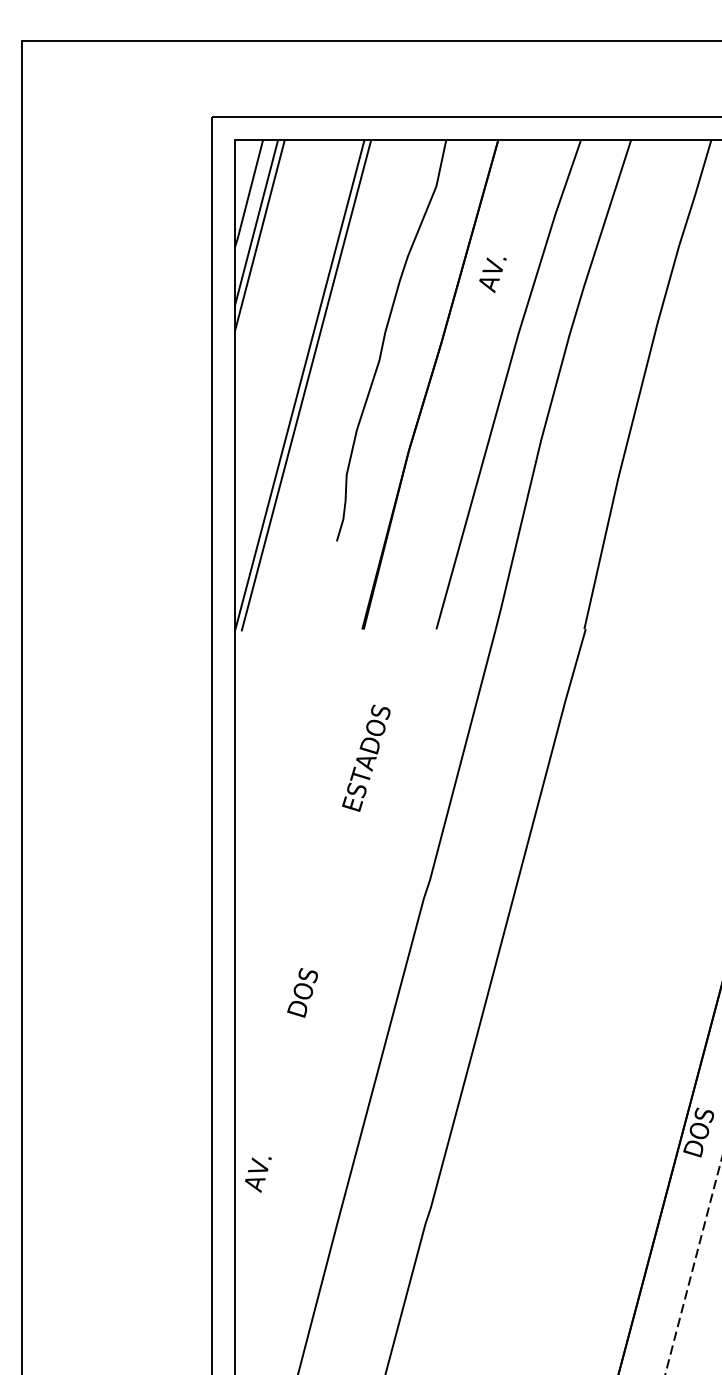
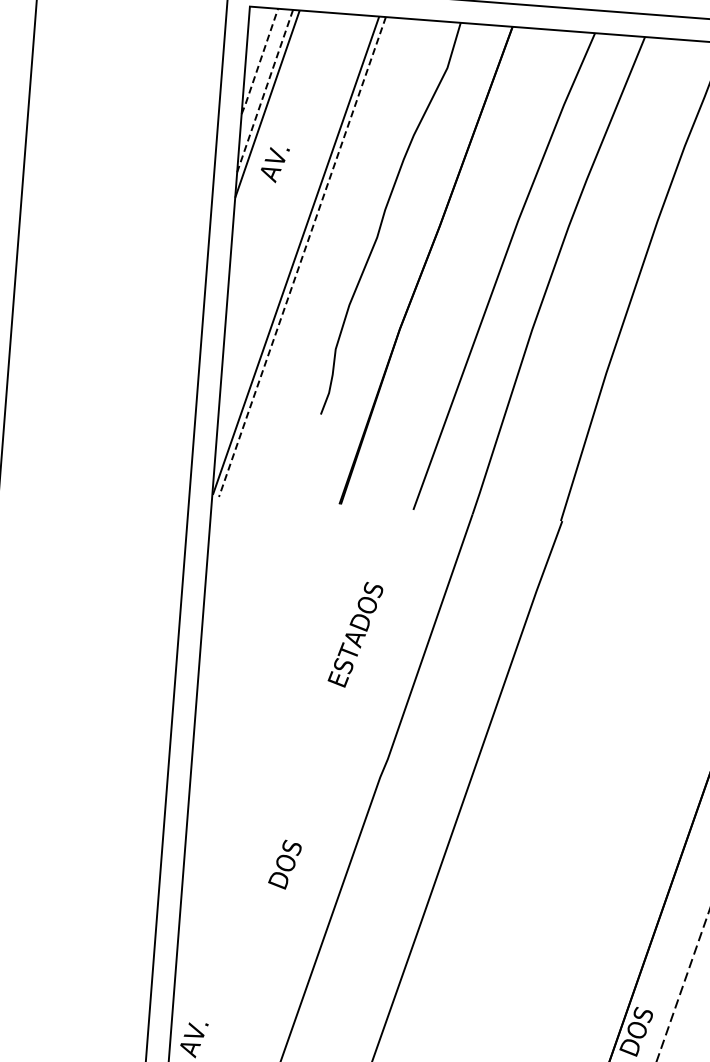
line: (249, 194) -> (260, 61), solid -> dashed
line: (256, 223) -> (265, 91), solid -> dashed
text: (492, 275) -> (274, 165), moved
line: (306, 386) -> (302, 257), solid -> dashed
text: (366, 757) -> (355, 633), moved
text: (302, 992) -> (284, 864), moved

